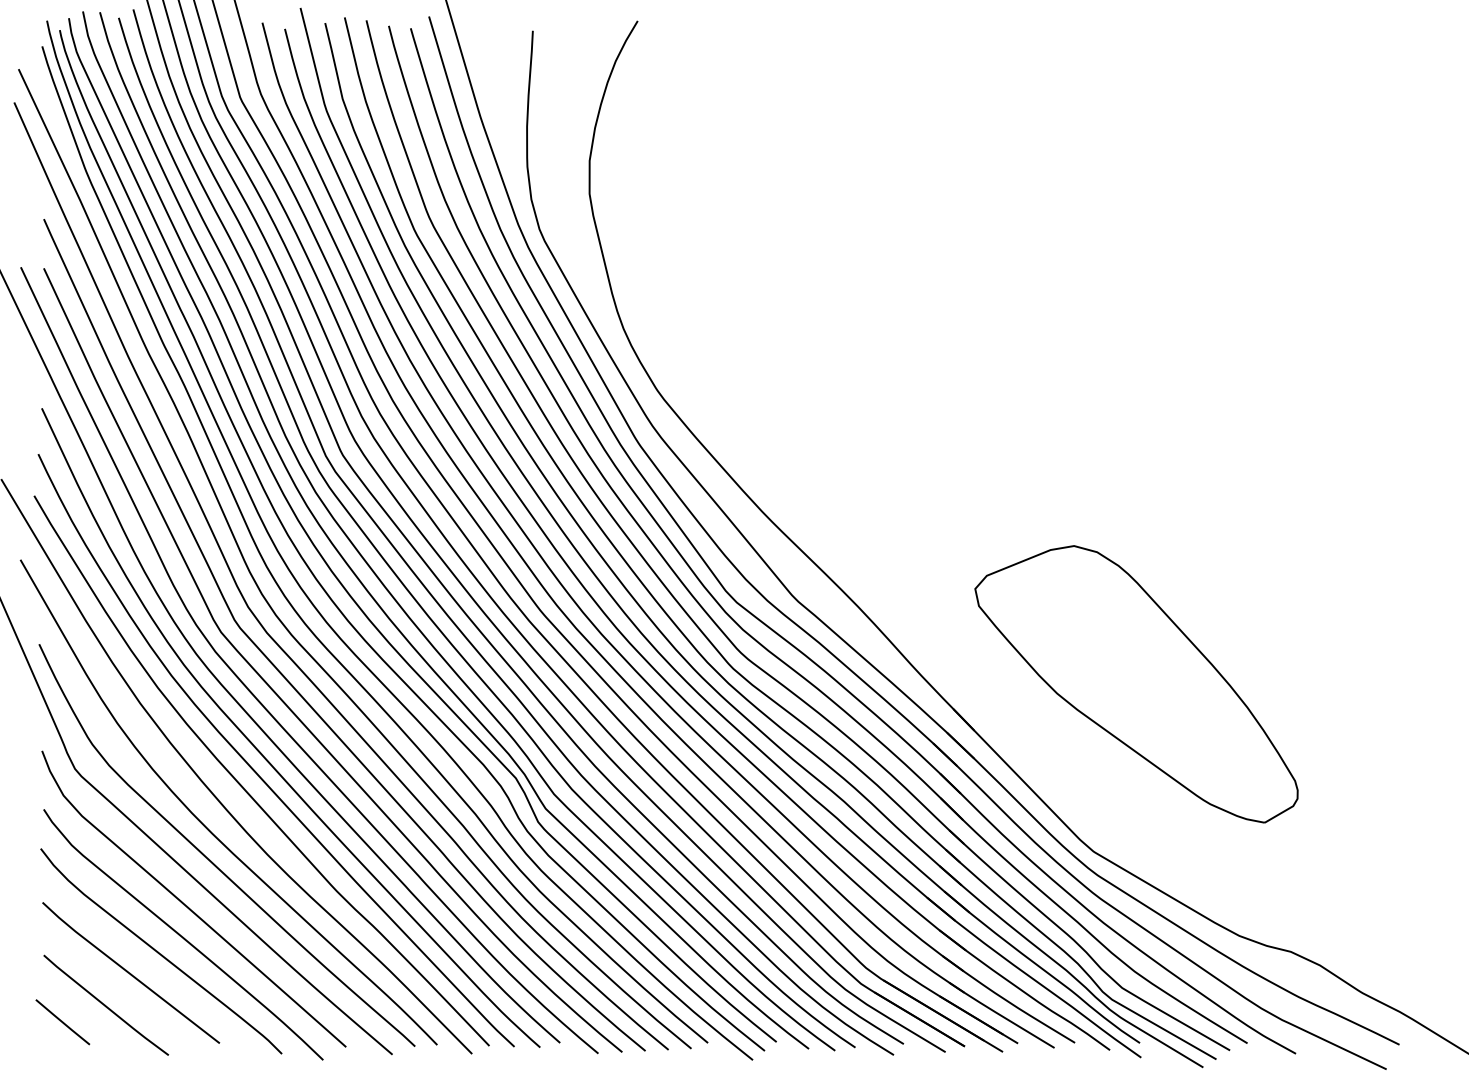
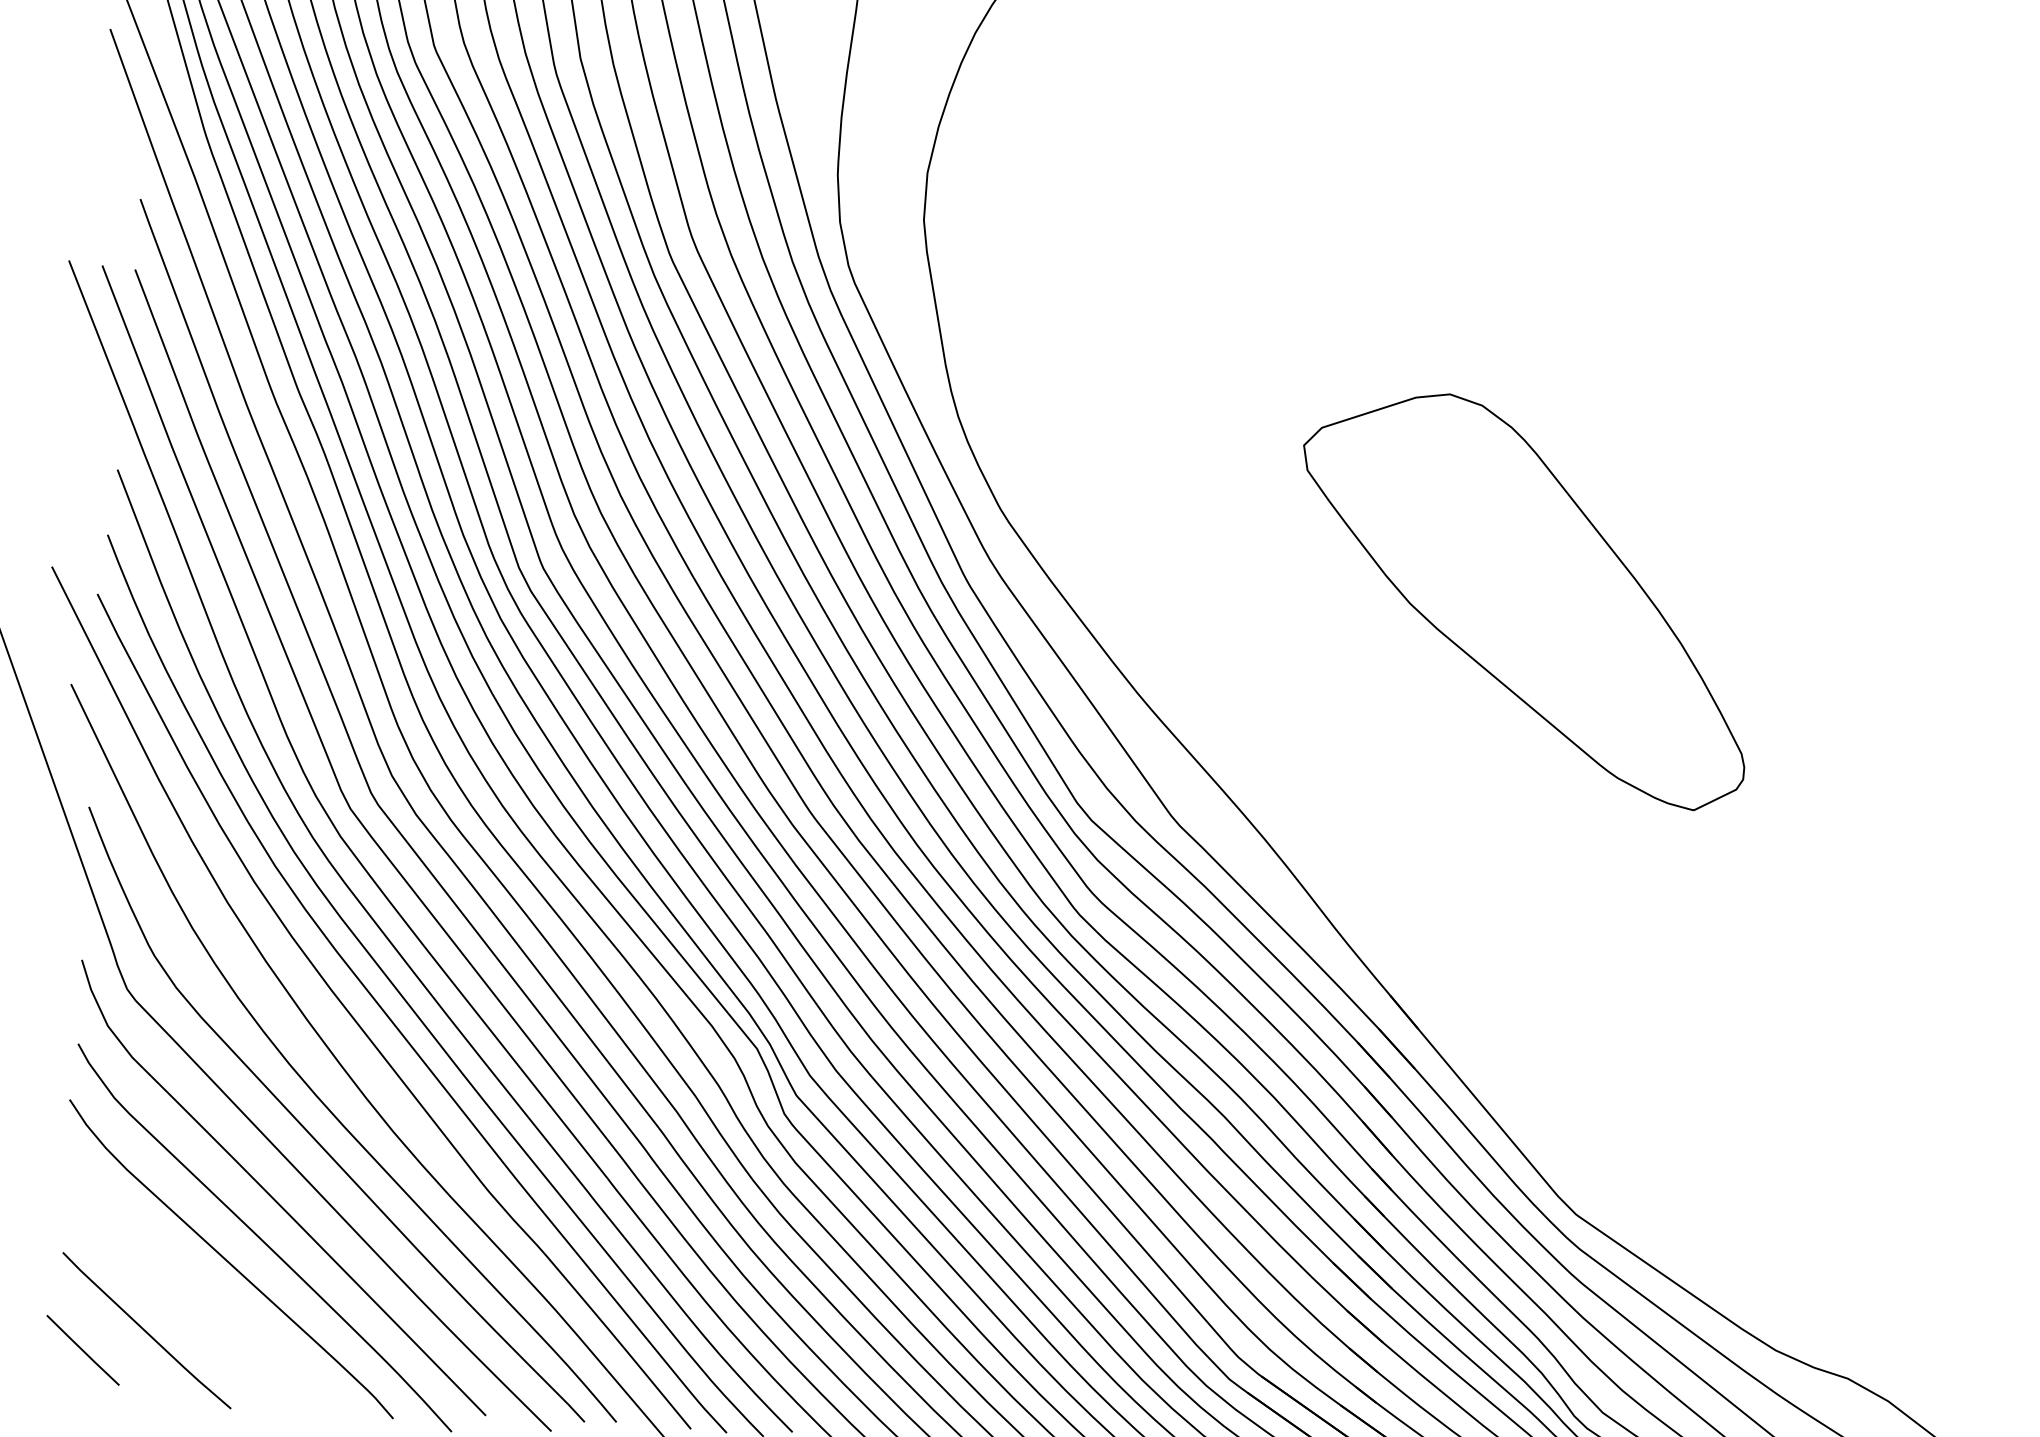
part: (1136, 684) -> (1524, 599), moved
line: (130, 972) -> (185, 1286), removed

